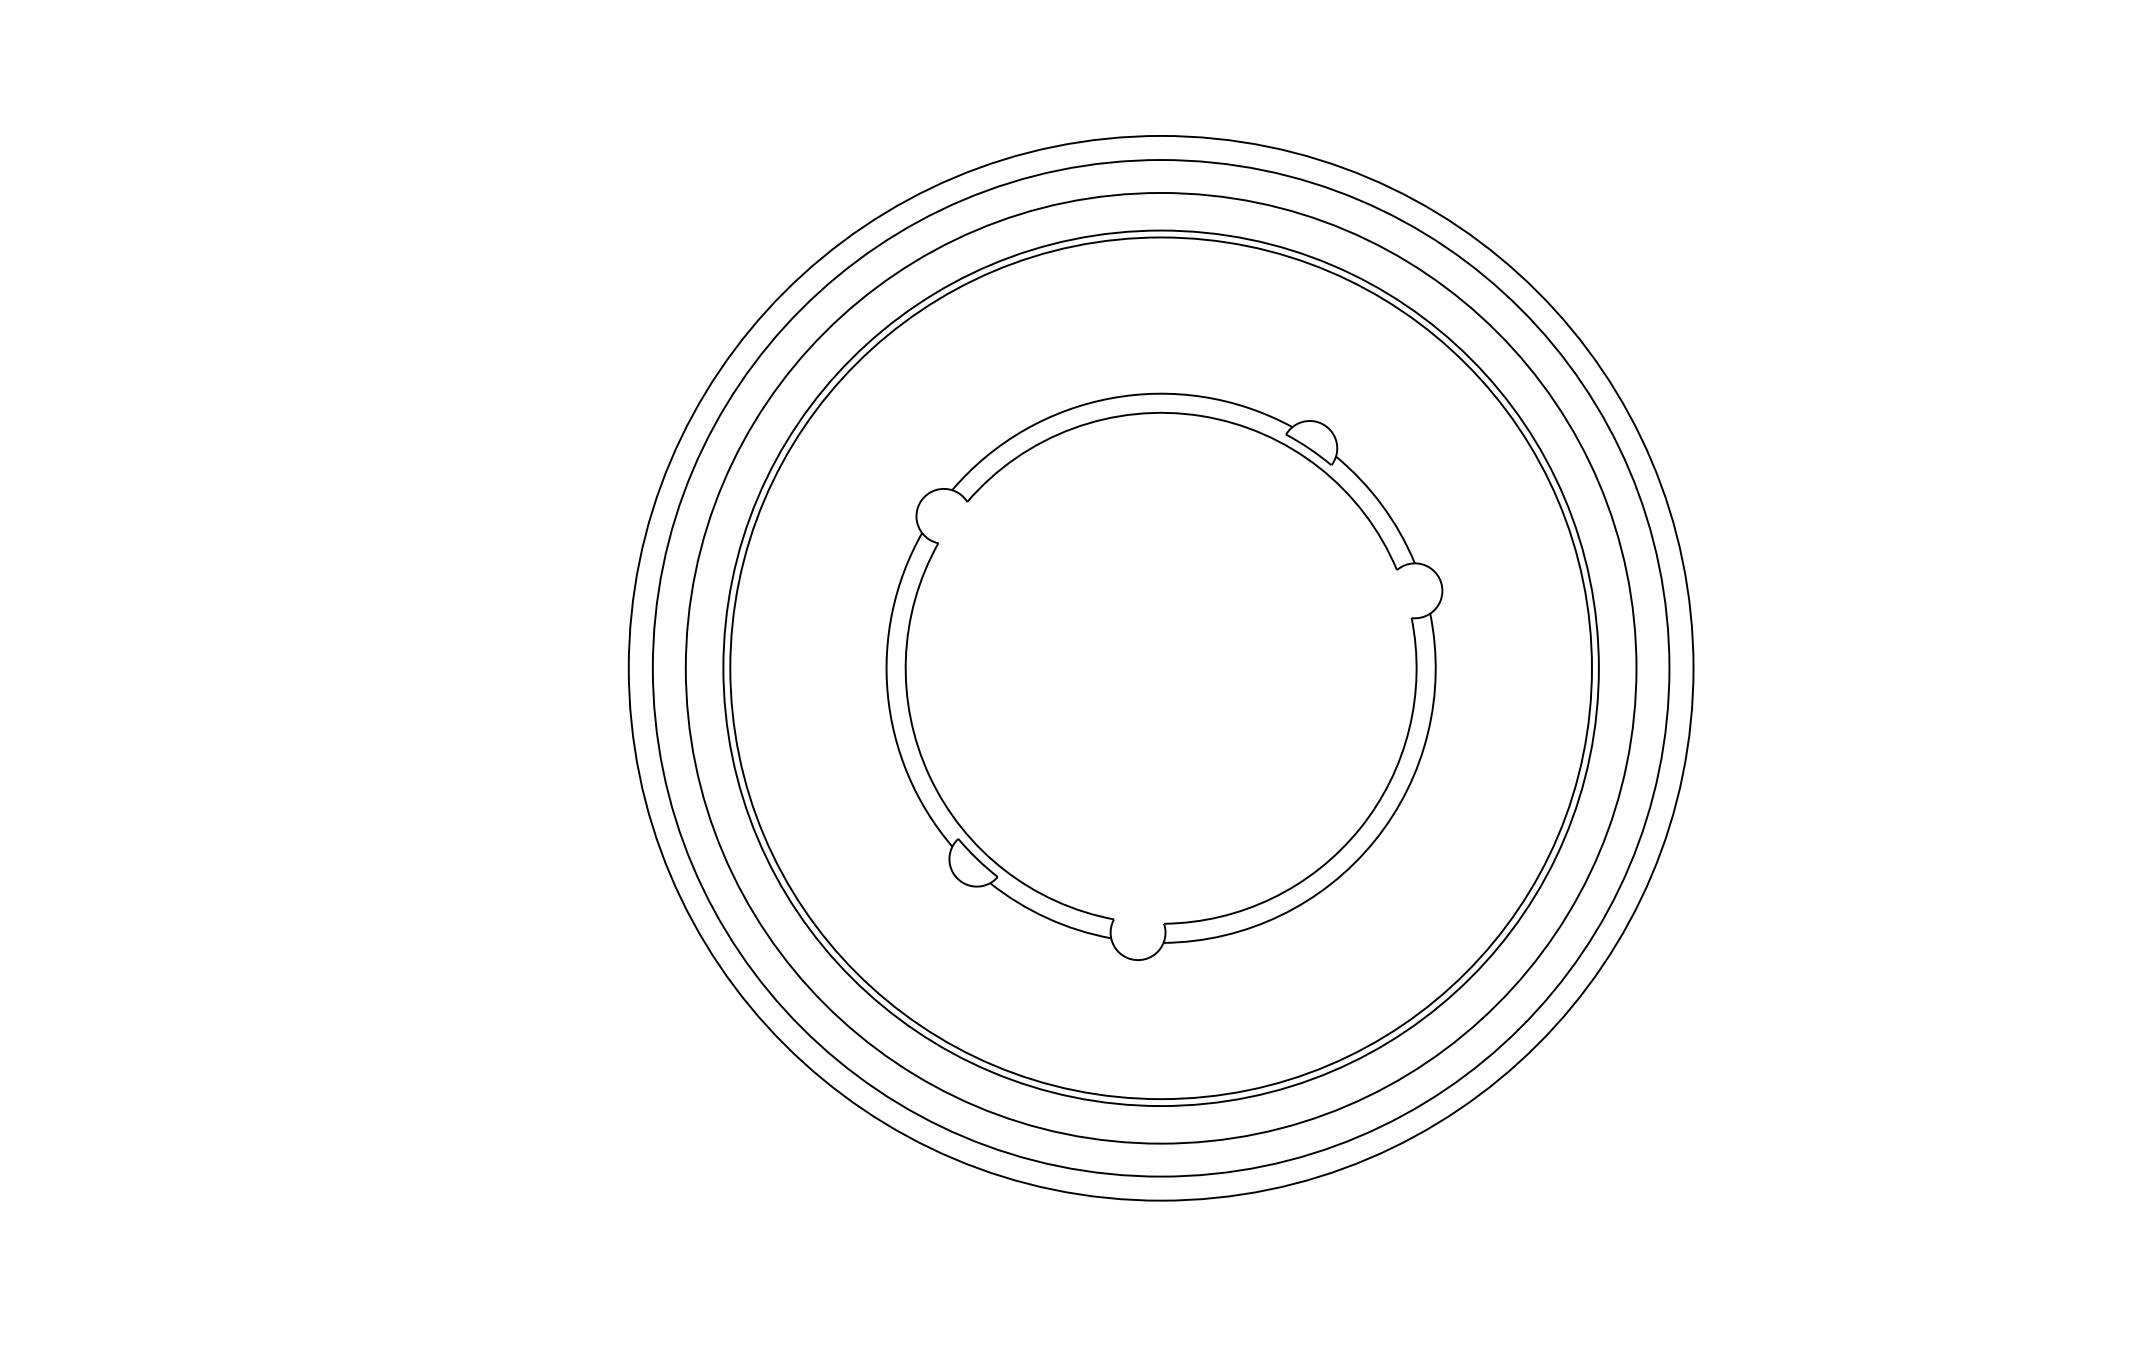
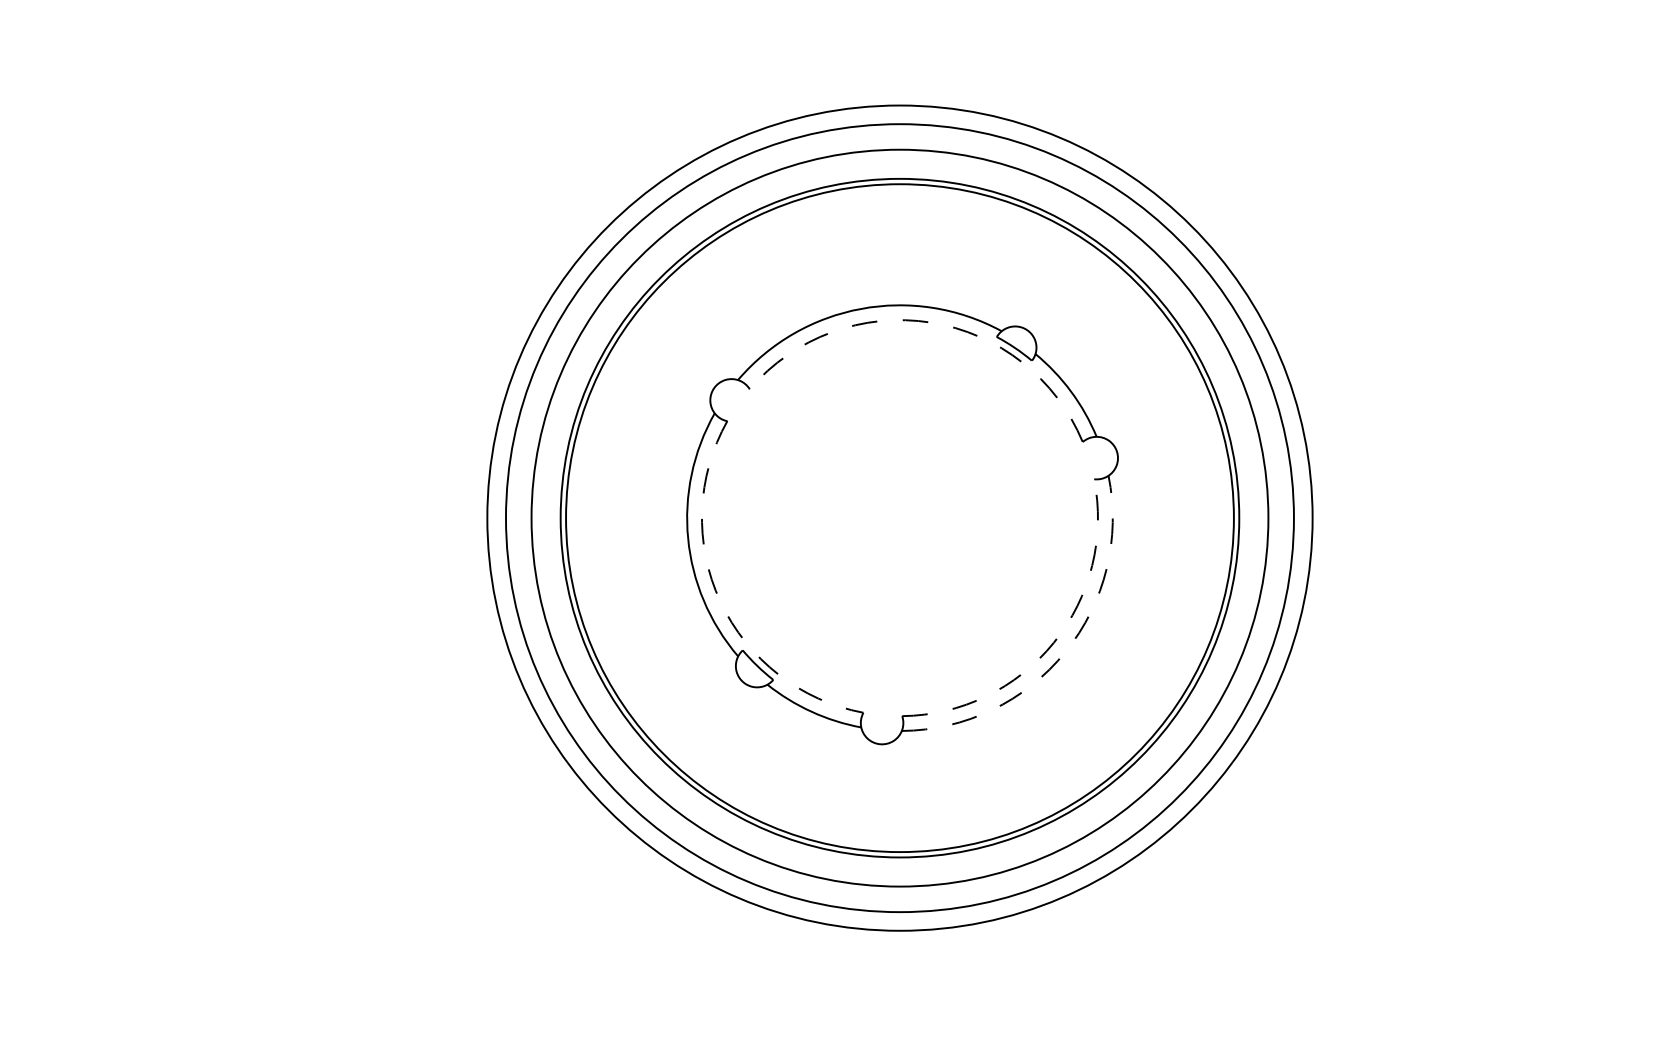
arc: (1201, 415) -> (931, 322), solid -> dashed
arc: (929, 776) -> (720, 602), solid -> dashed
arc: (1359, 829) -> (1053, 643), solid -> dashed
arc: (1374, 841) -> (1065, 652), solid -> dashed

